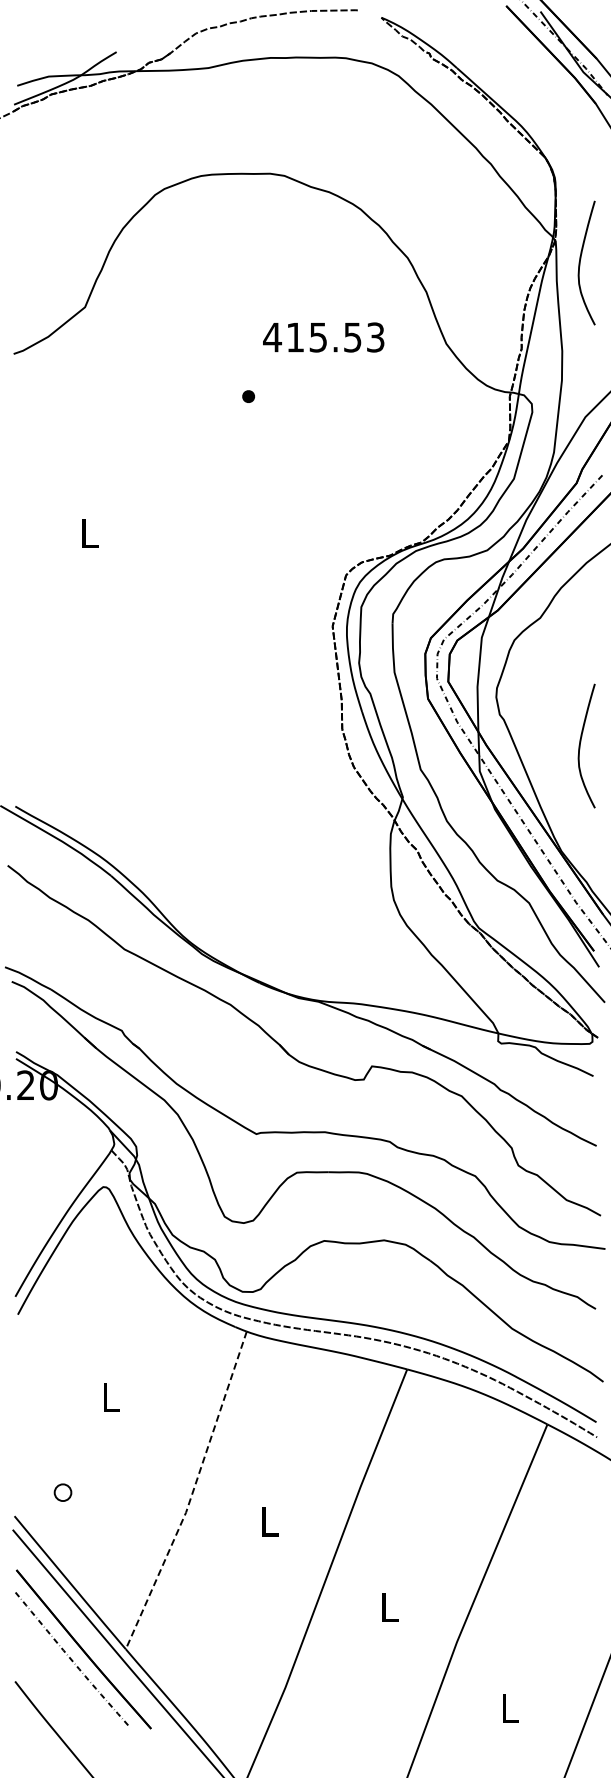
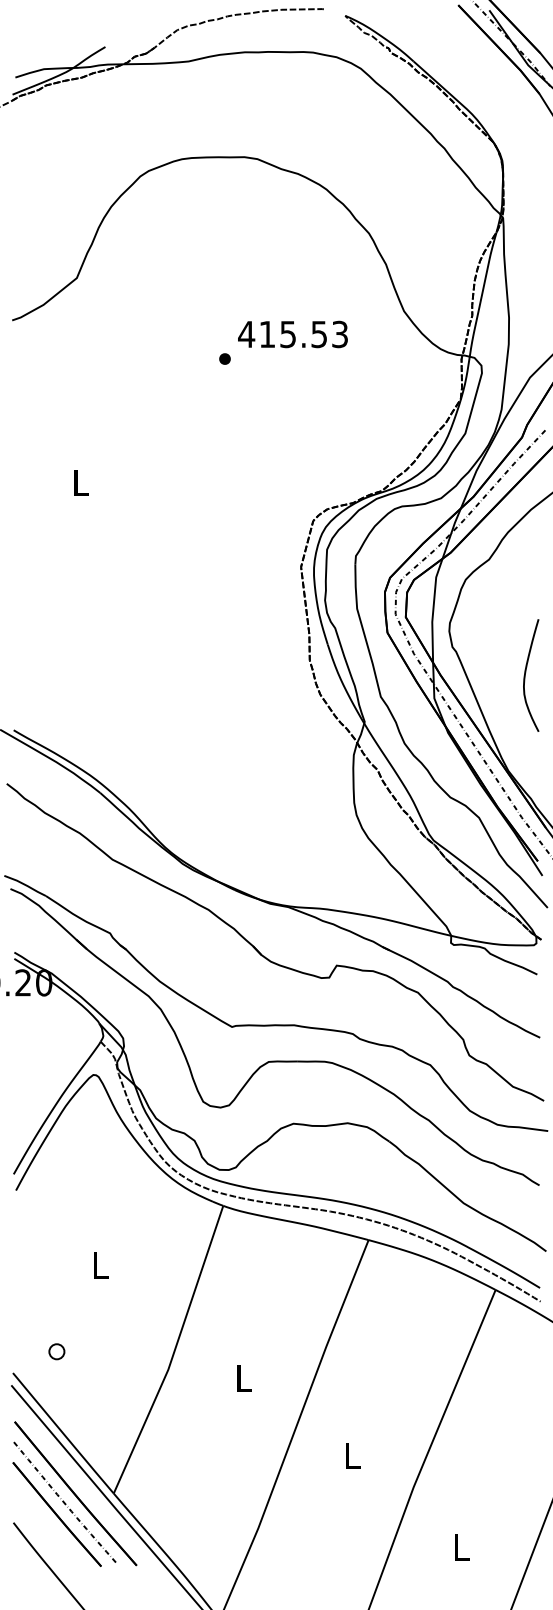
curve: (581, 259) -> (526, 234), removed
text: (323, 337) -> (292, 334), moved
line: (192, 1493) -> (174, 1352), dashed -> solid
line: (63, 1672) -> (57, 1514), added

